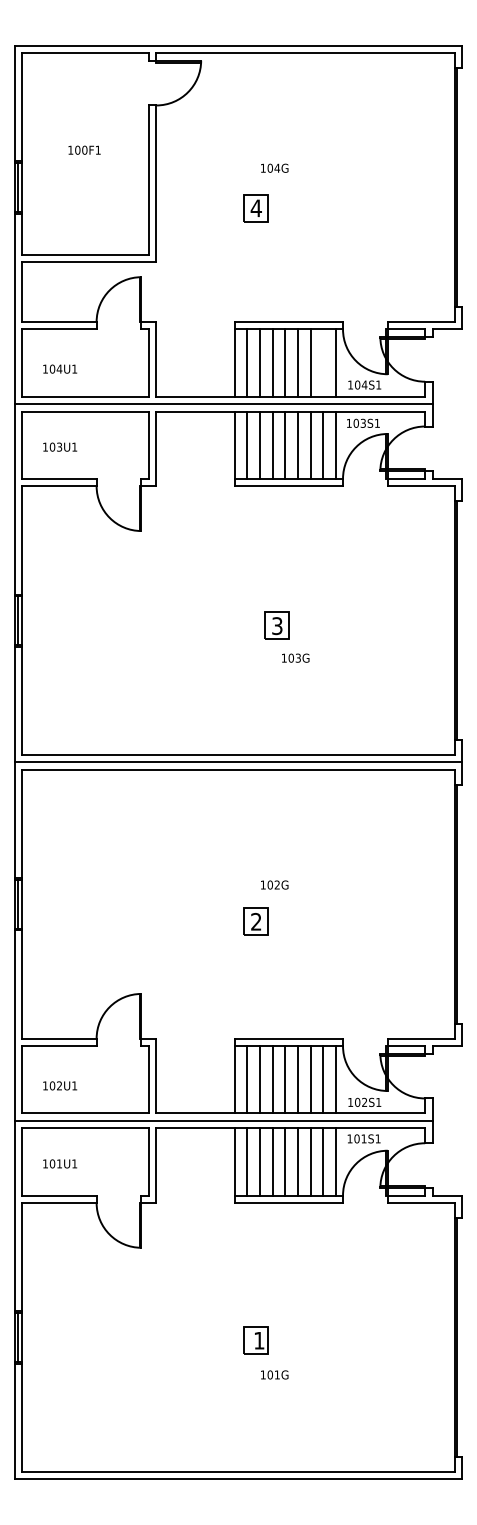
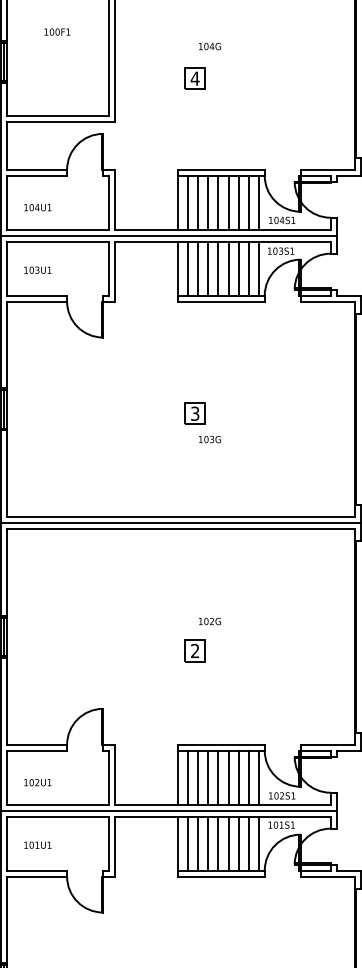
line: (323, 362) -> (249, 202), added
part: (276, 625) -> (194, 413), moved
text: (295, 657) -> (209, 438), moved

